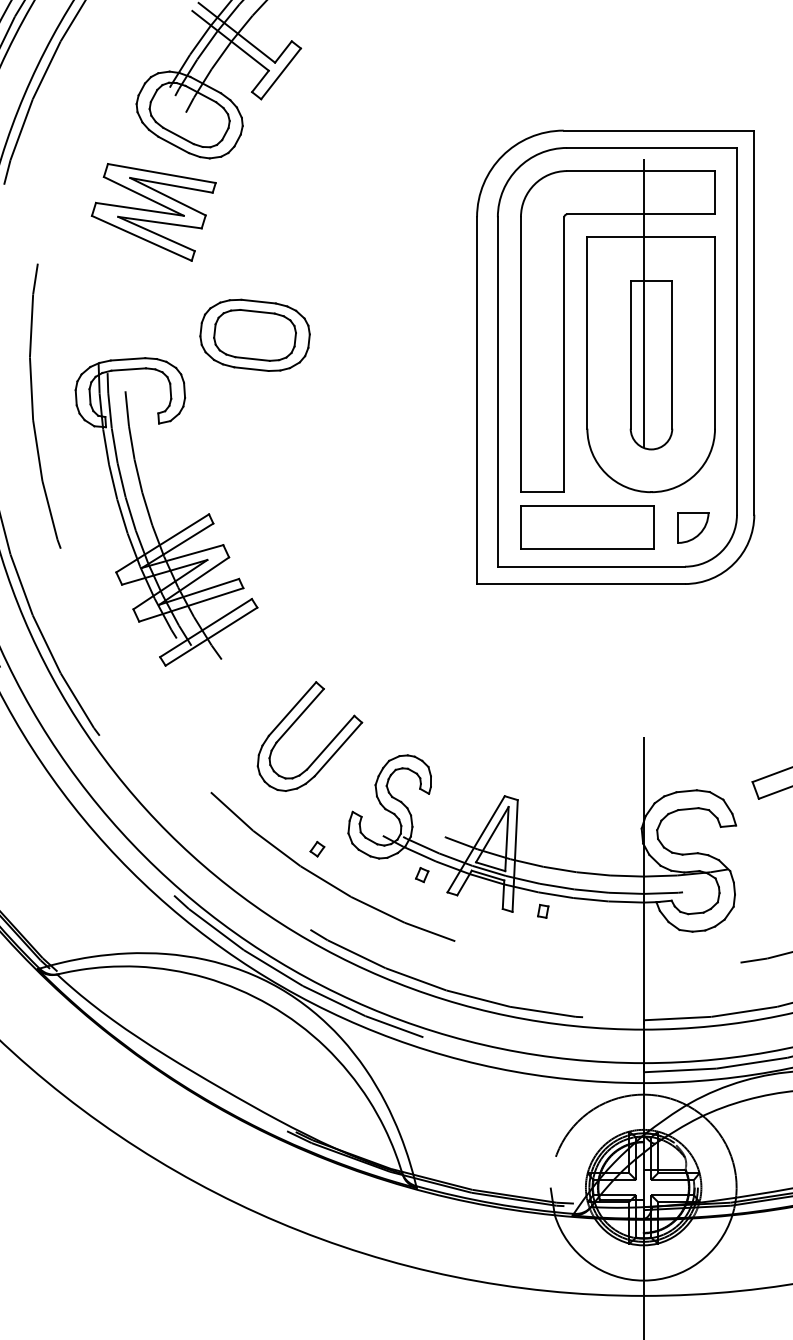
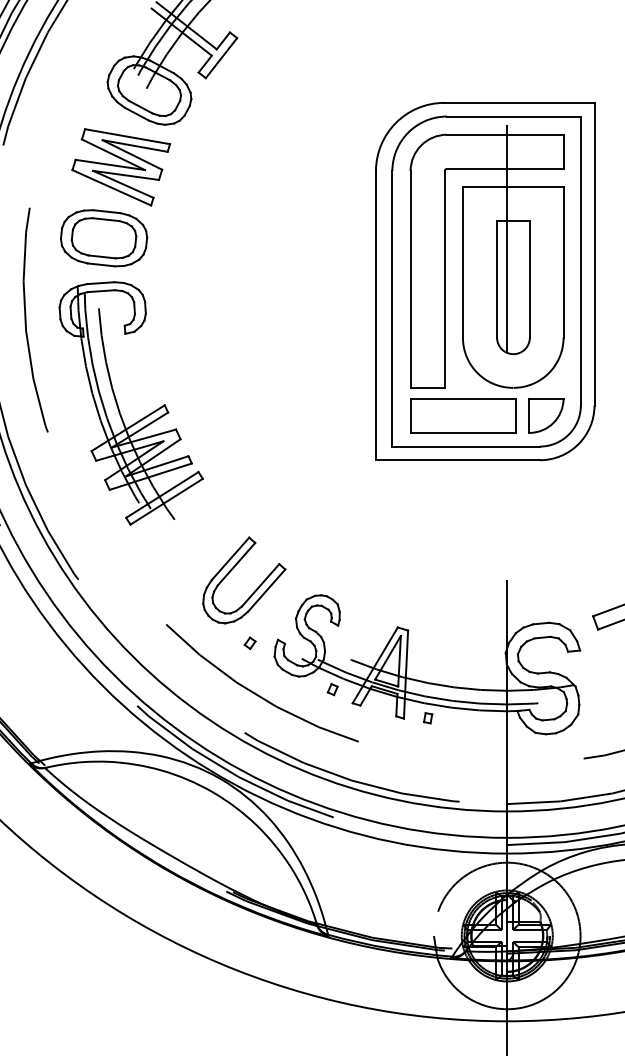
part: (255, 335) -> (104, 238), moved
part: (693, 527) -> (546, 415), size x1.43
part: (316, 849) -> (249, 643), moved

